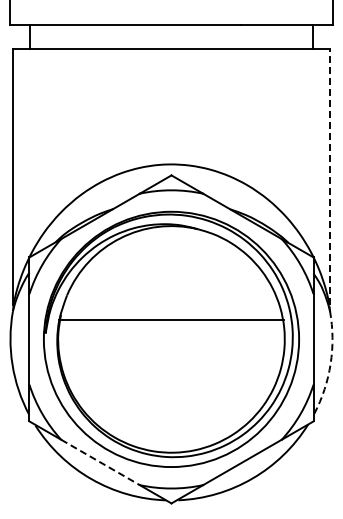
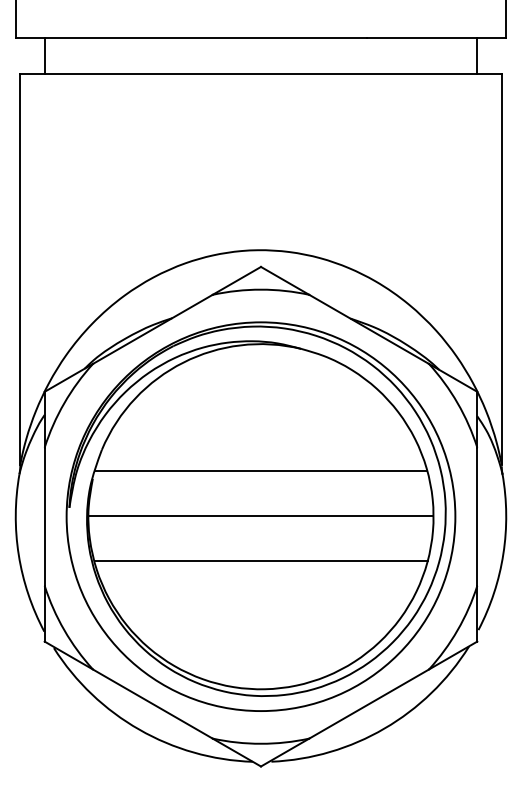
line: (329, 176) -> (501, 268), dashed -> solid
line: (171, 309) -> (261, 471), added
line: (171, 319) -> (261, 515), moved
arc: (330, 363) -> (503, 553), dashed -> solid
line: (171, 368) -> (261, 561), added
line: (100, 462) -> (152, 704), dashed -> solid

